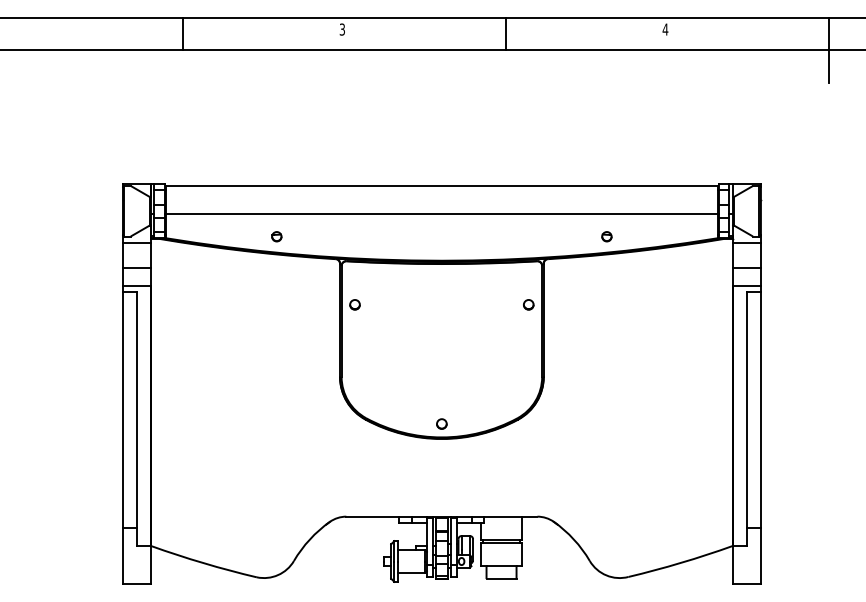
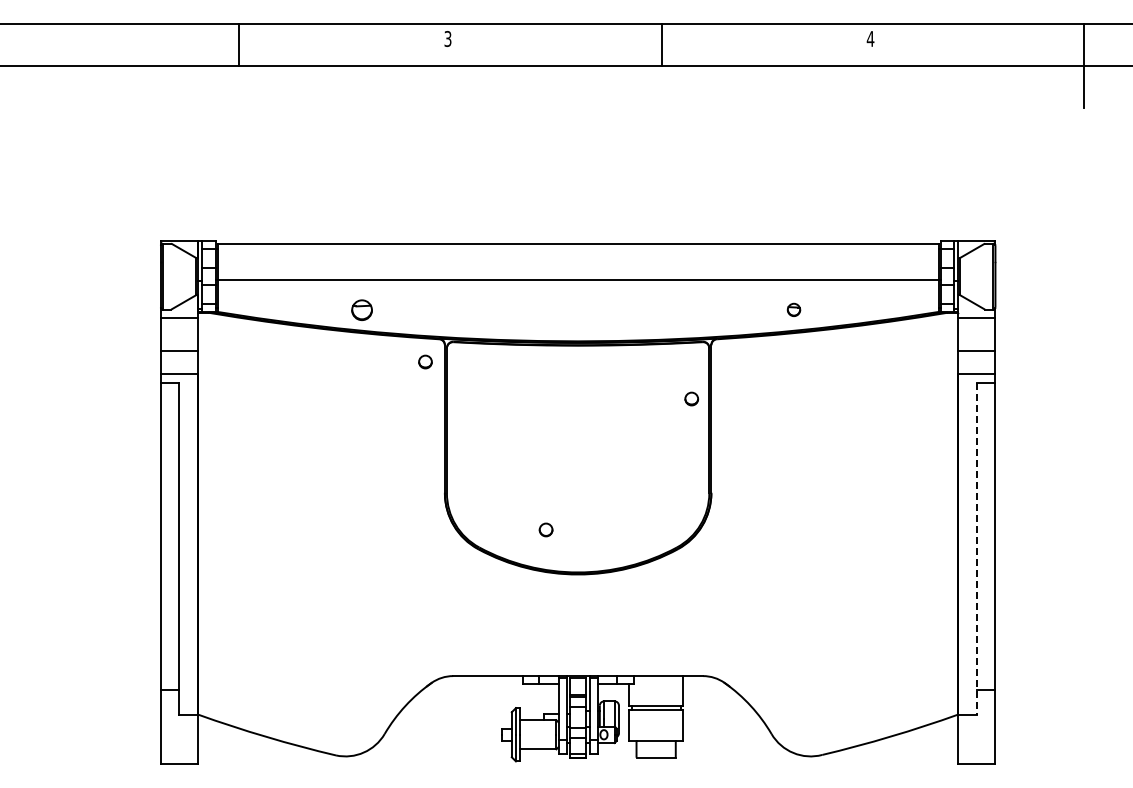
part: (277, 236) -> (362, 309), size x1.6
part: (355, 304) -> (425, 361), moved
line: (746, 419) -> (976, 548), solid -> dashed
part: (441, 423) -> (545, 529), moved

